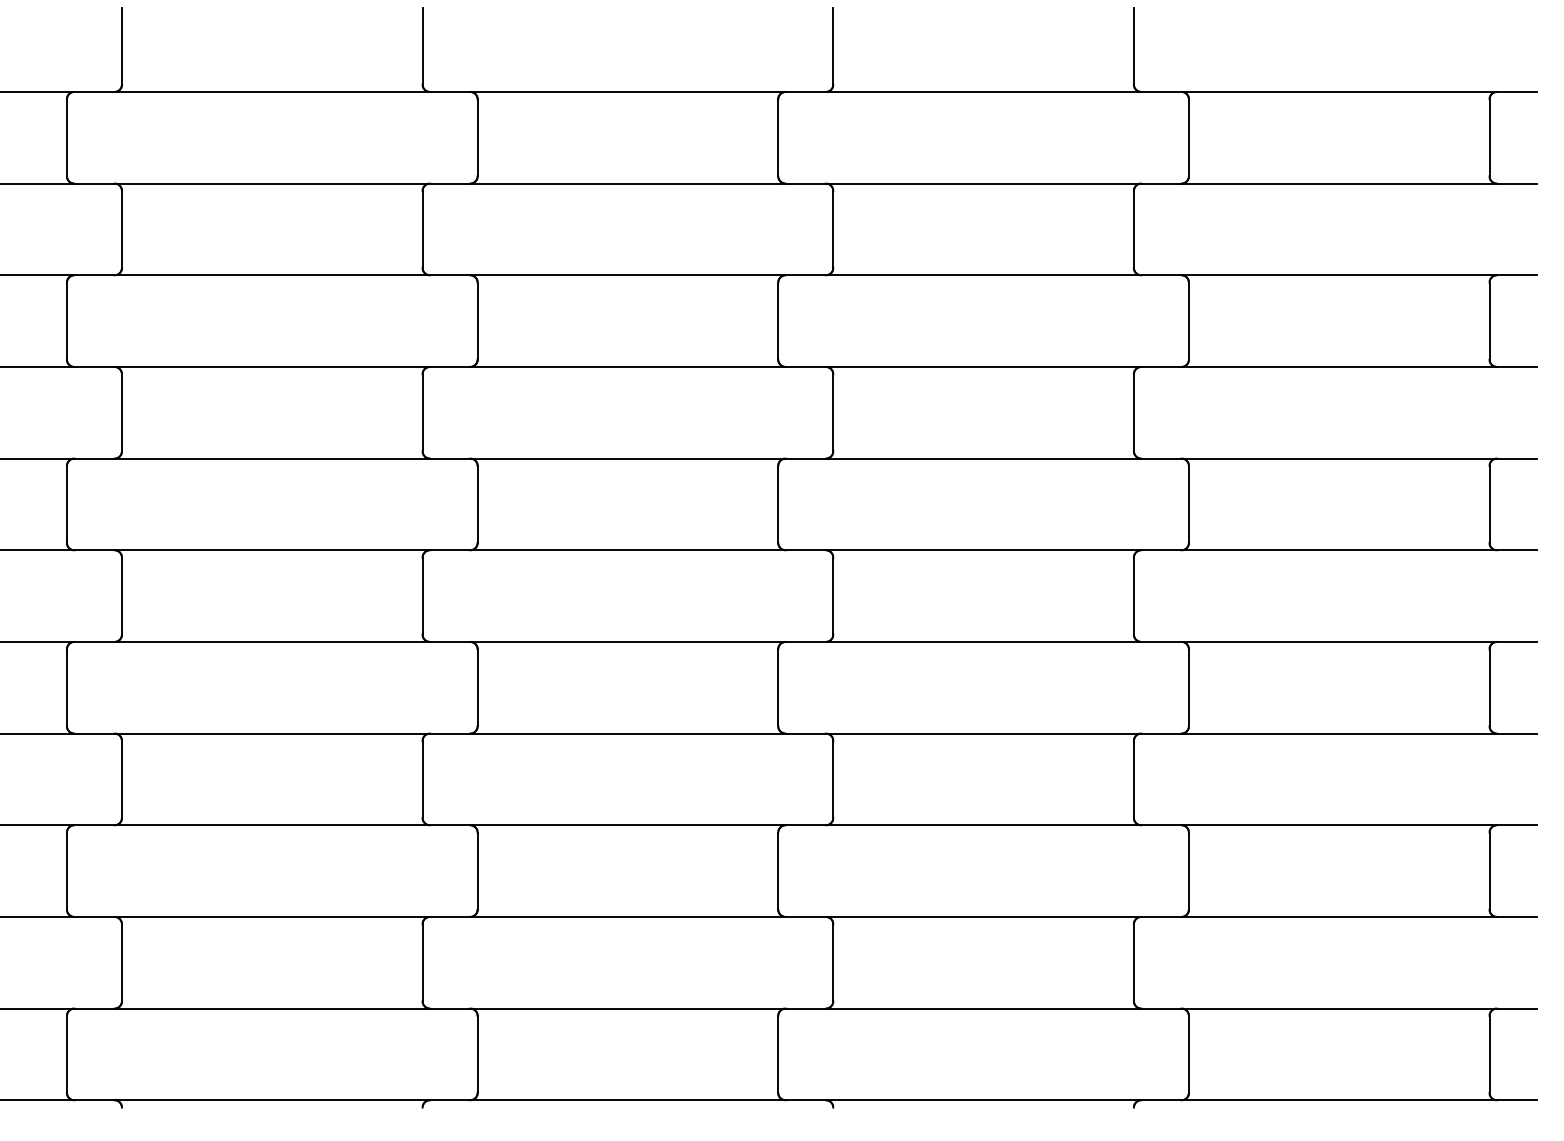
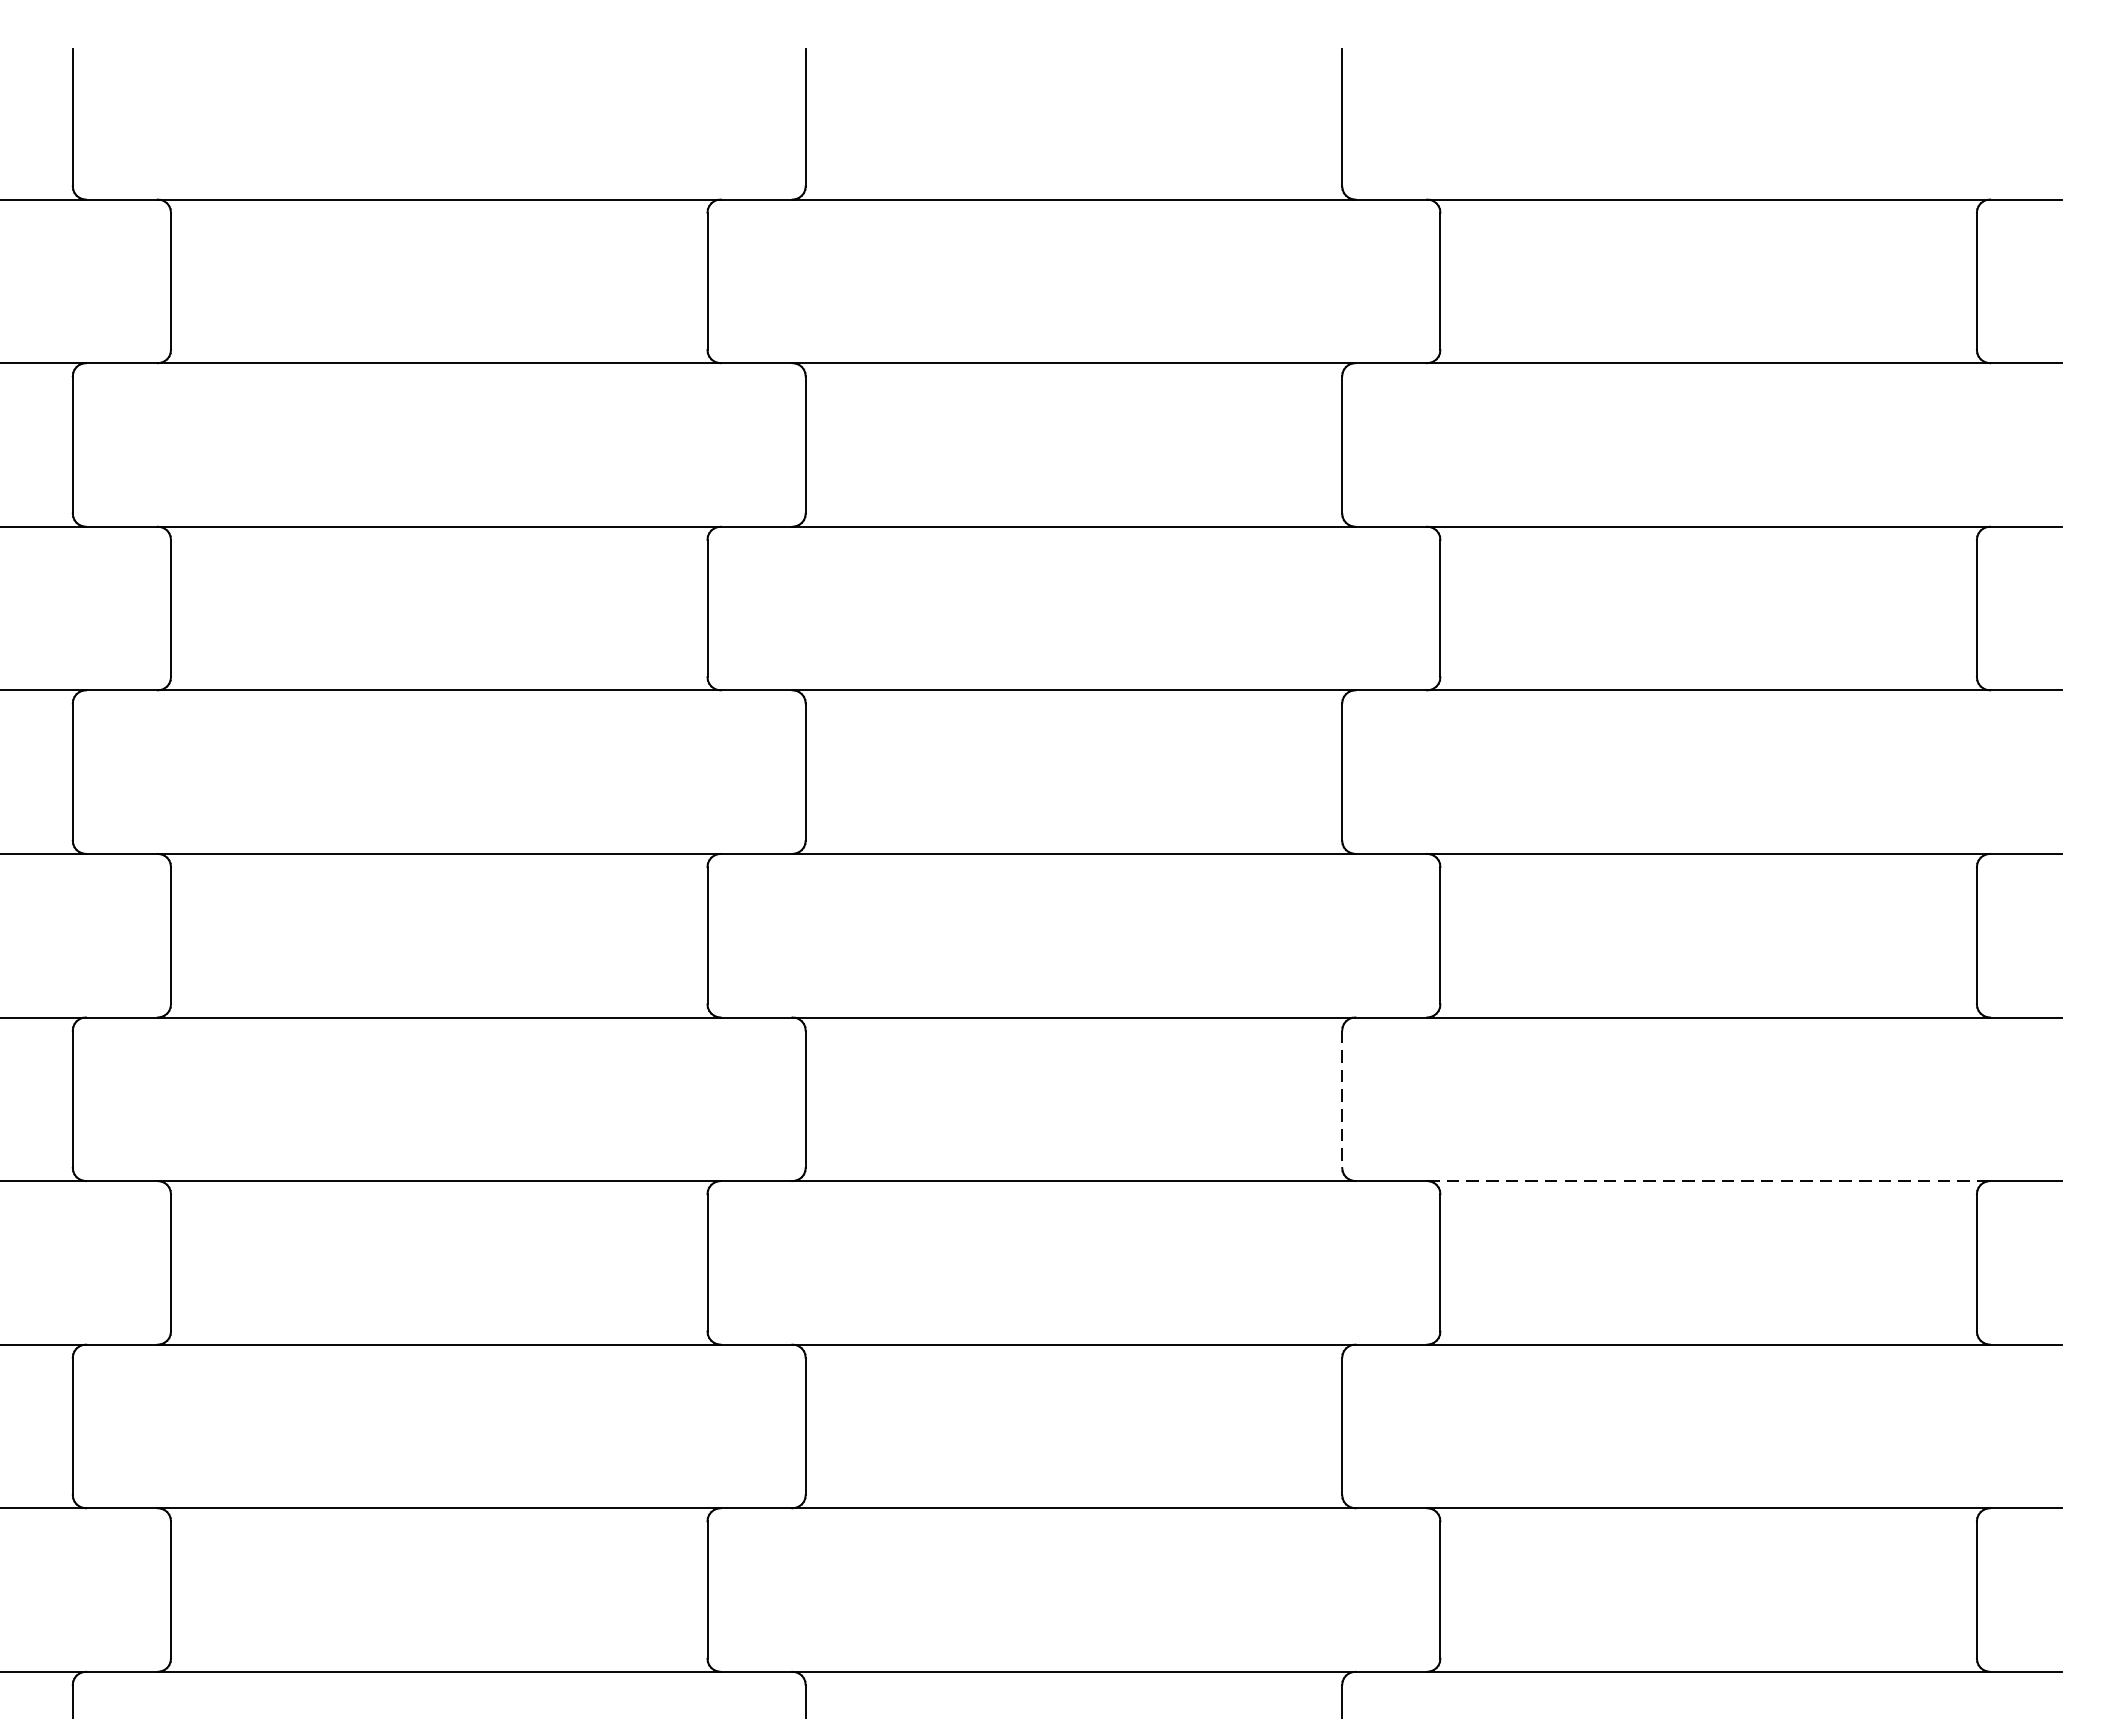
line: (1133, 596) -> (1341, 1099), solid -> dashed
line: (1339, 641) -> (1709, 1180), solid -> dashed

